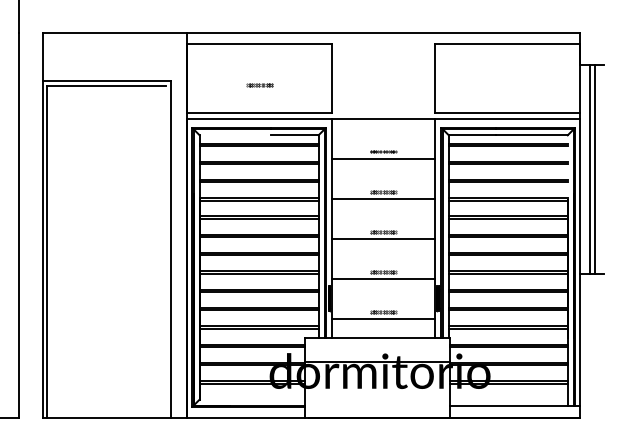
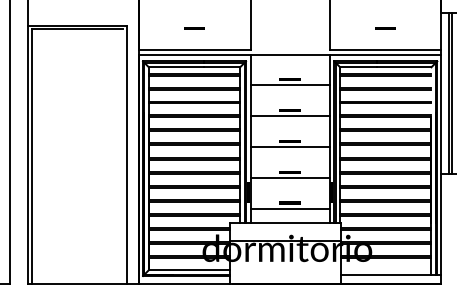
line: (508, 85) -> (385, 29), added
line: (235, 135) -> (176, 67), added
line: (252, 399) -> (189, 270), added

